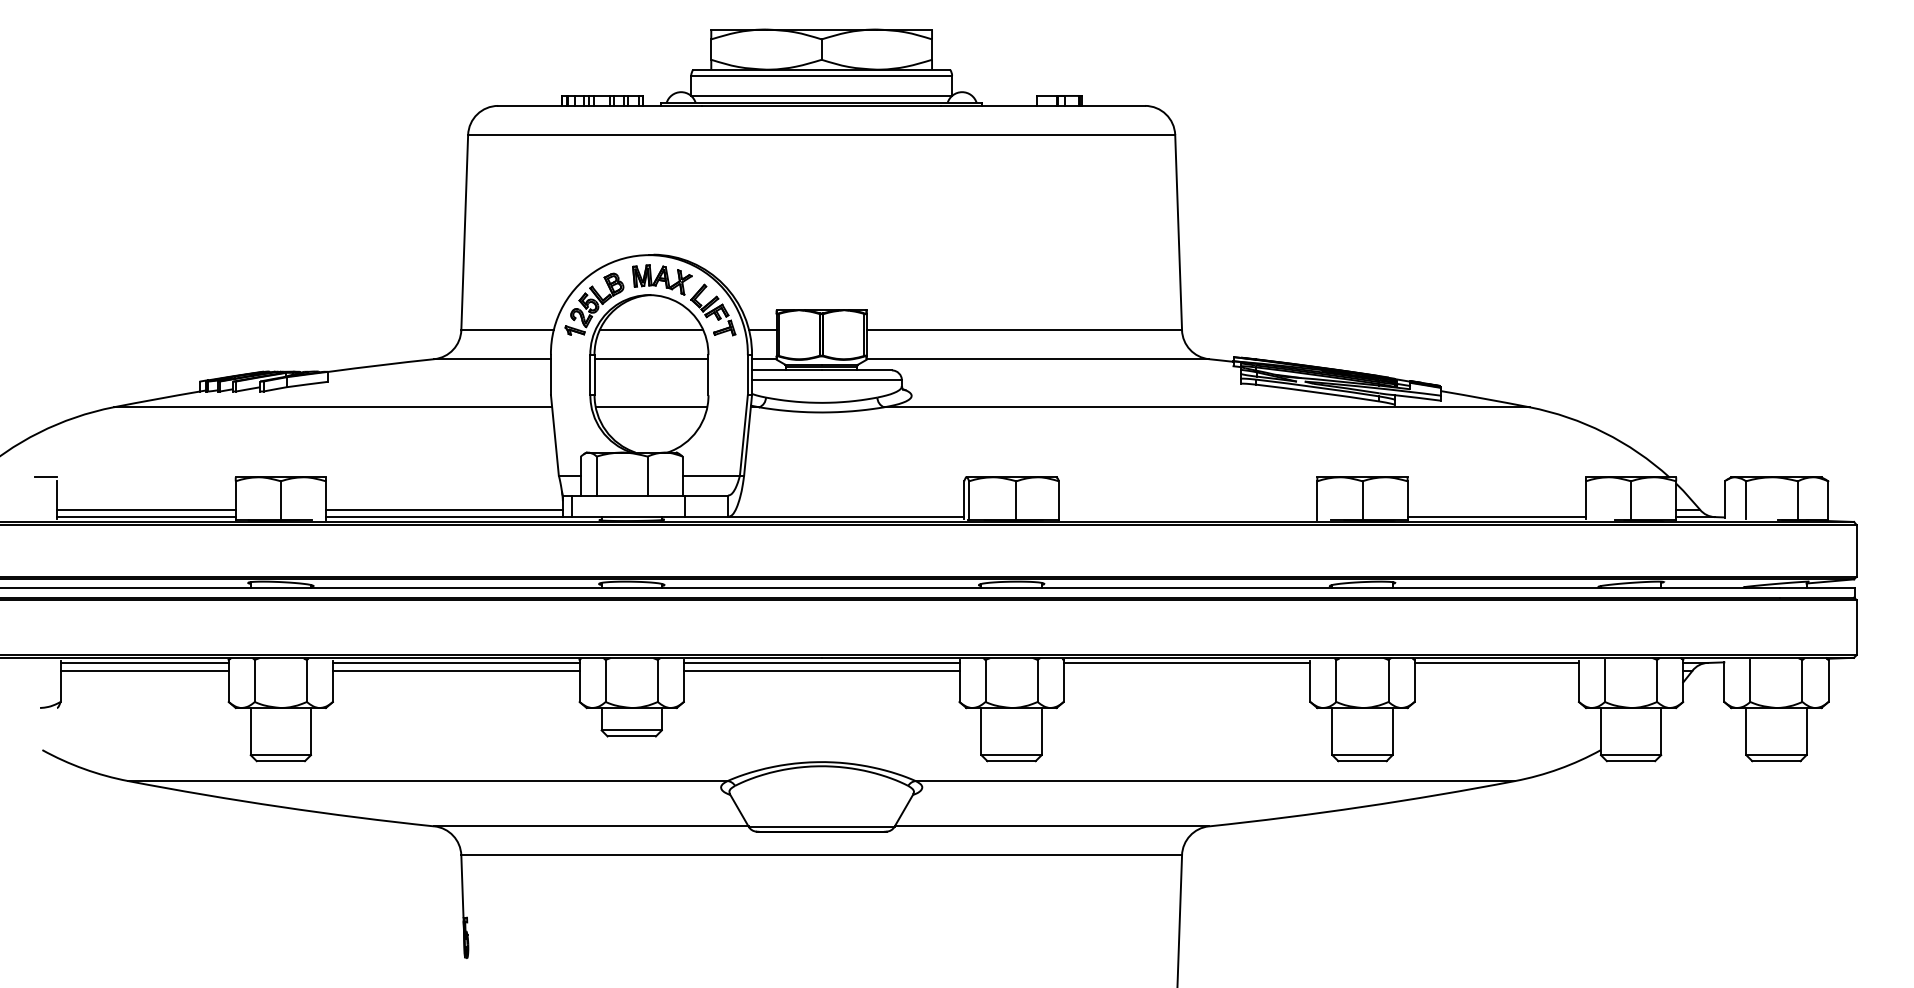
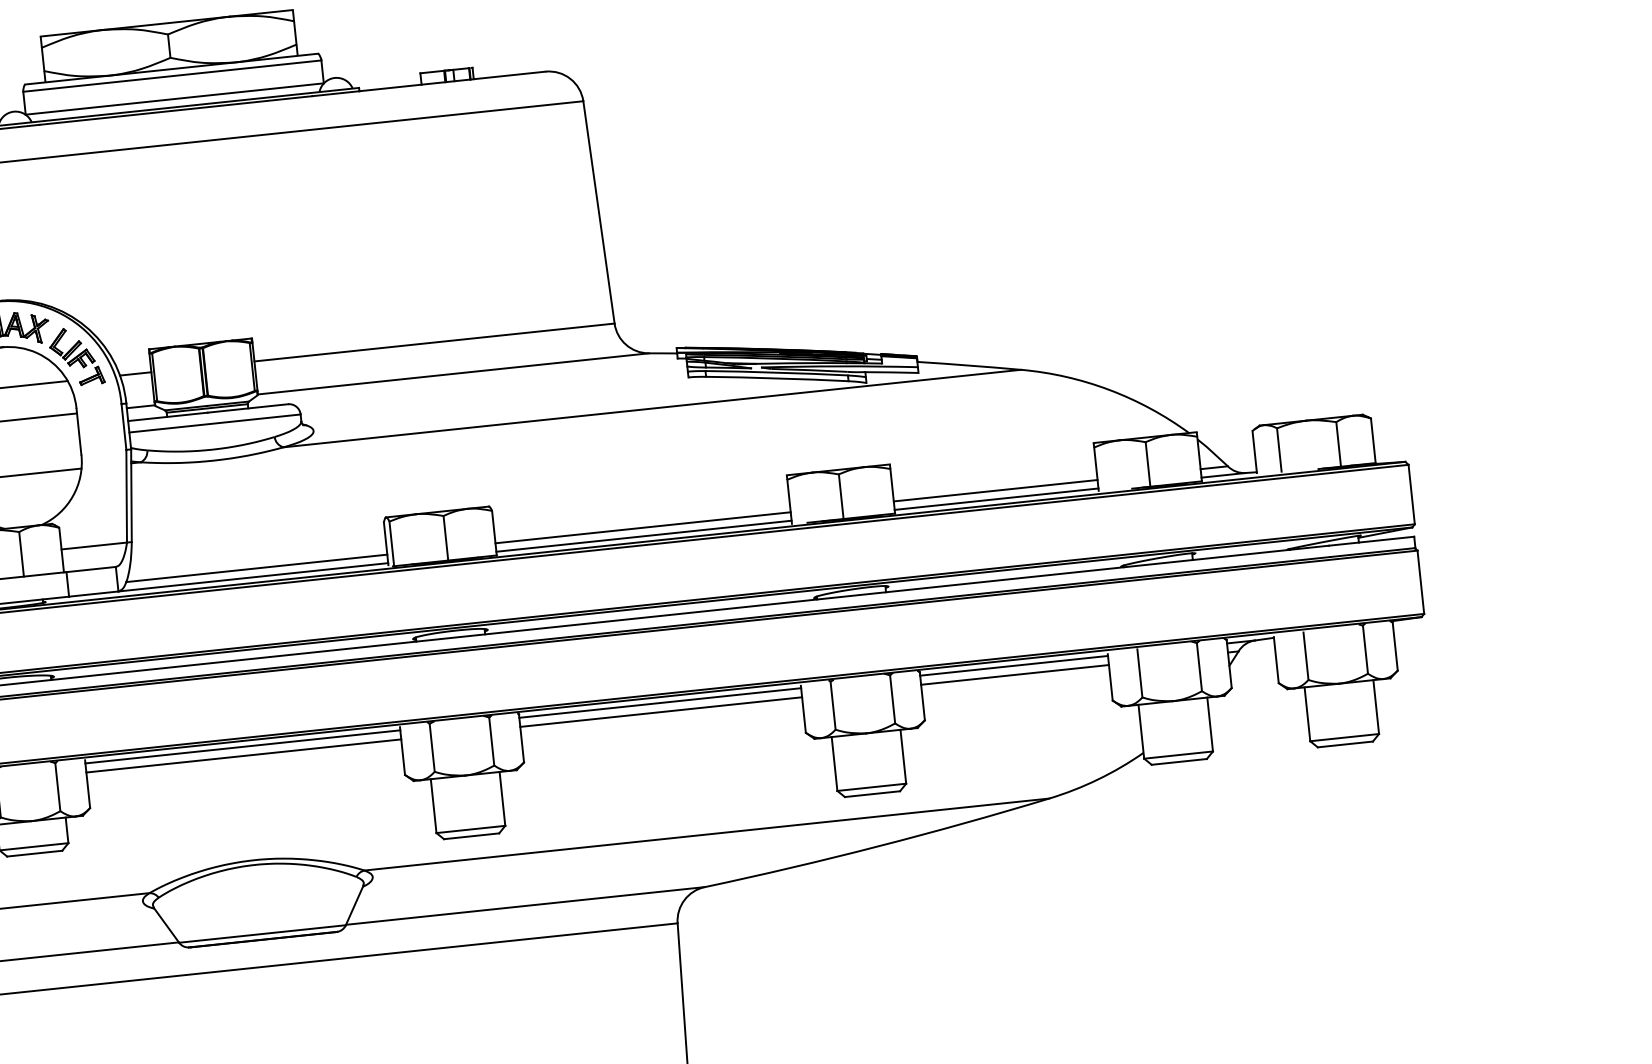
line: (849, 509) -> (256, 568), added
line: (1187, 509) -> (642, 527), added
line: (1496, 509) -> (995, 490), added
line: (1187, 517) -> (643, 536), added
line: (1186, 670) -> (660, 711), added
line: (1496, 670) -> (1014, 674), added

